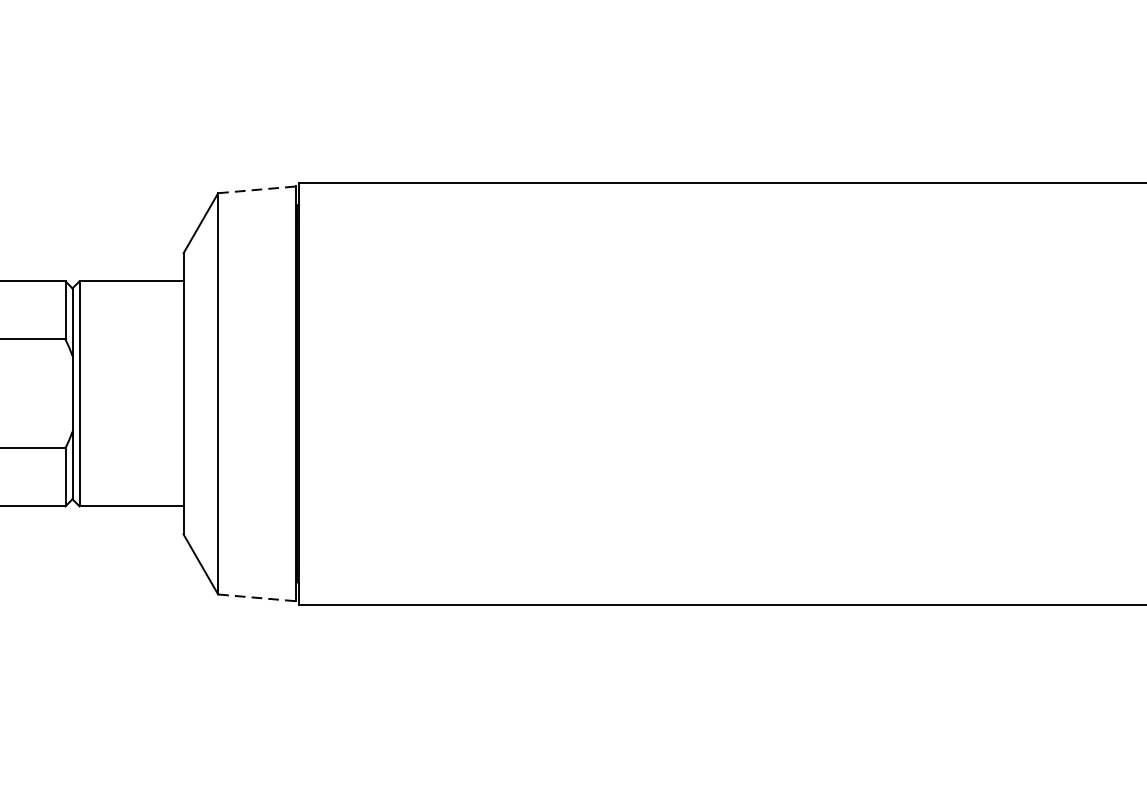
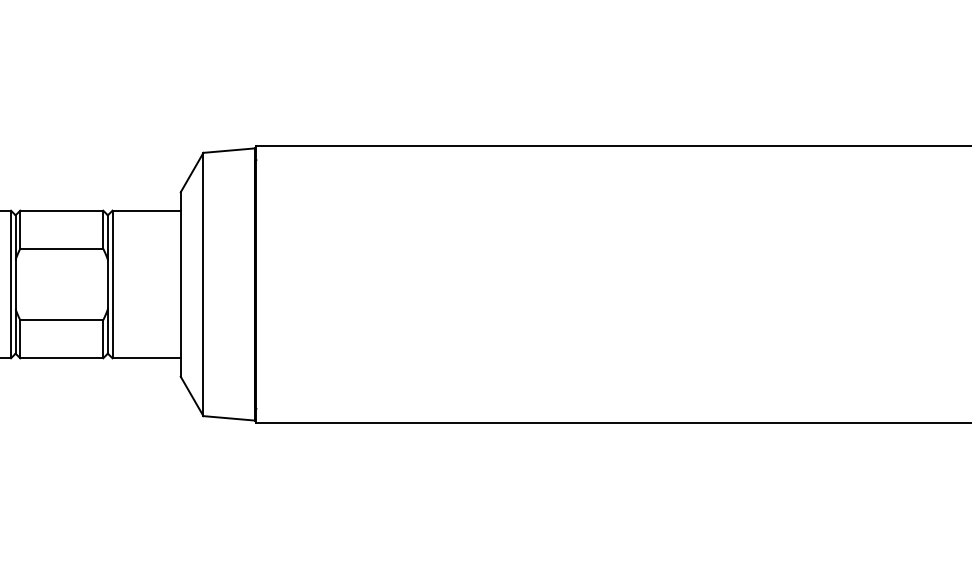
line: (257, 189) -> (229, 150), dashed -> solid
line: (257, 598) -> (229, 418), dashed -> solid

